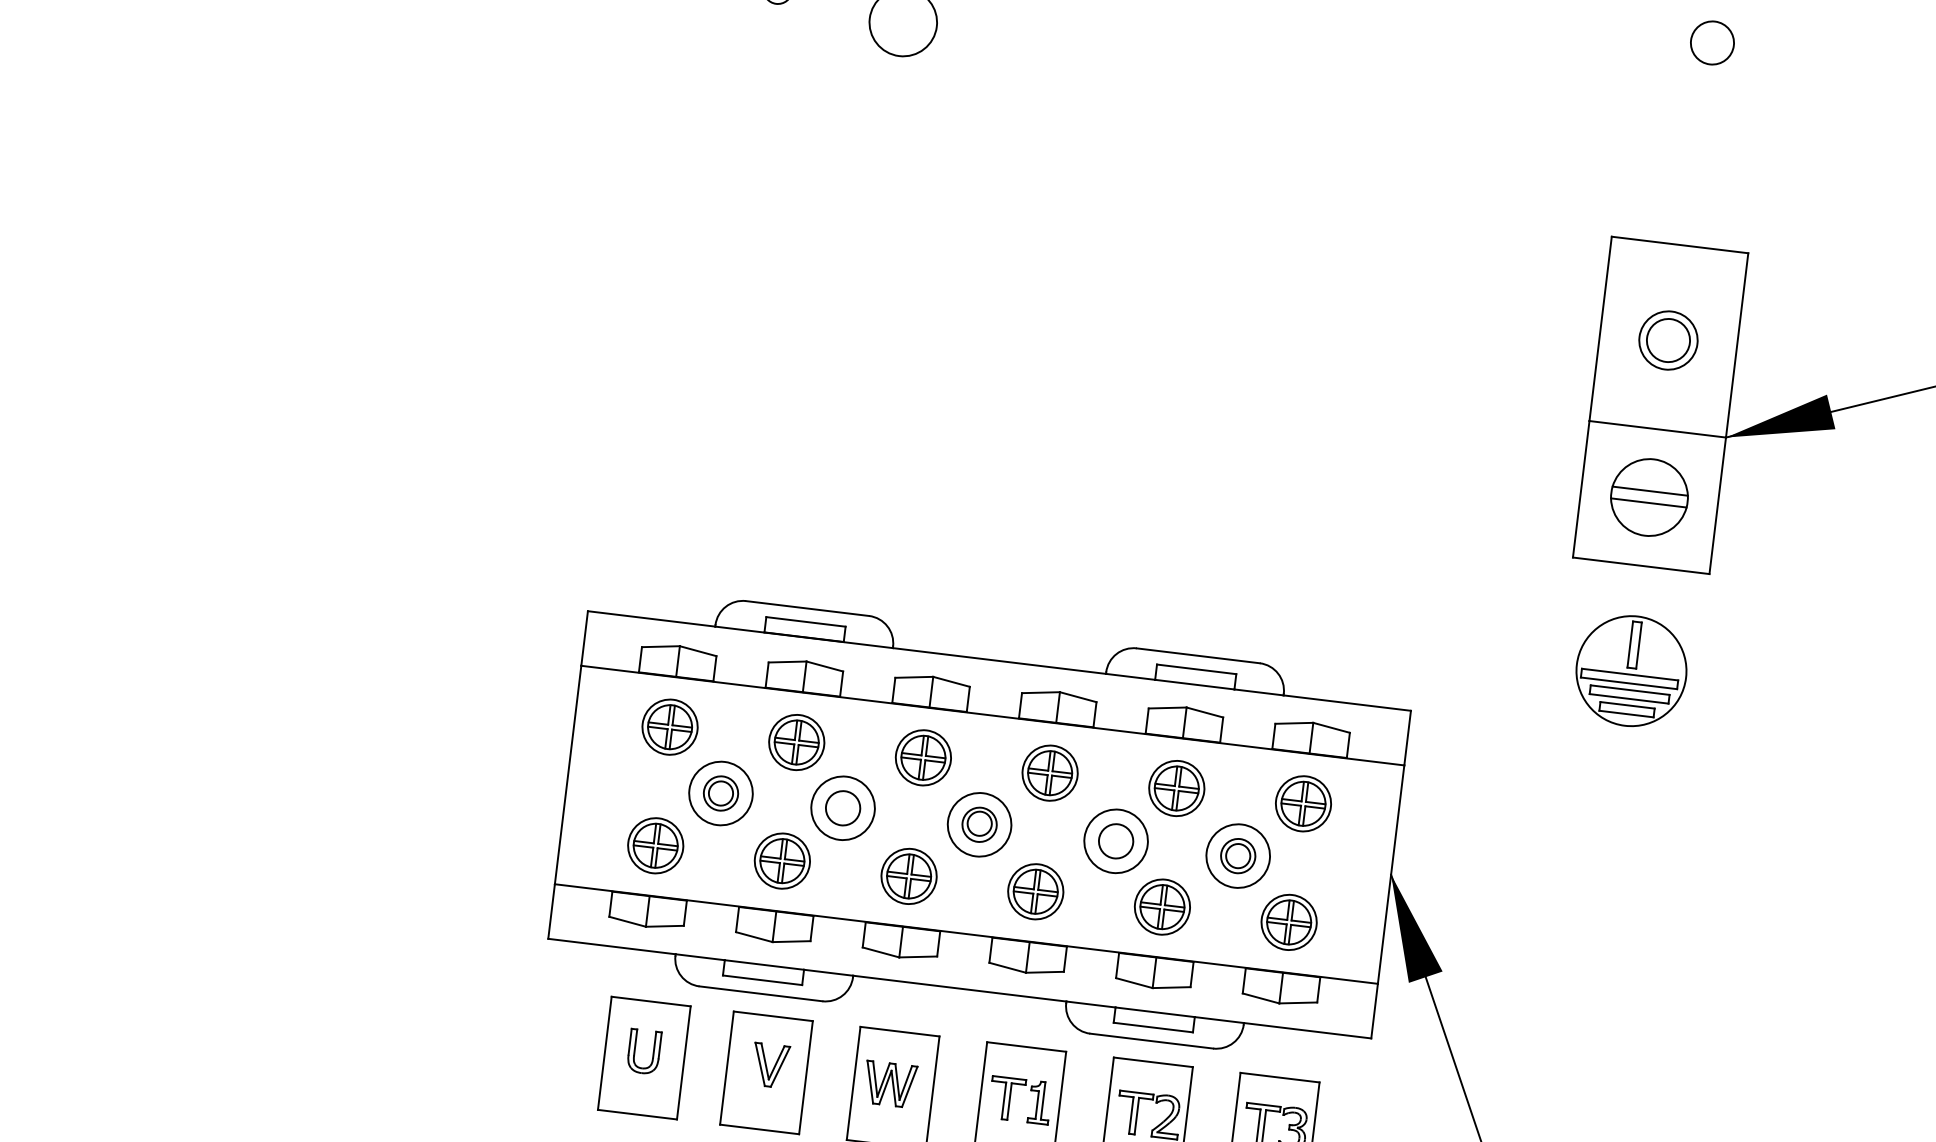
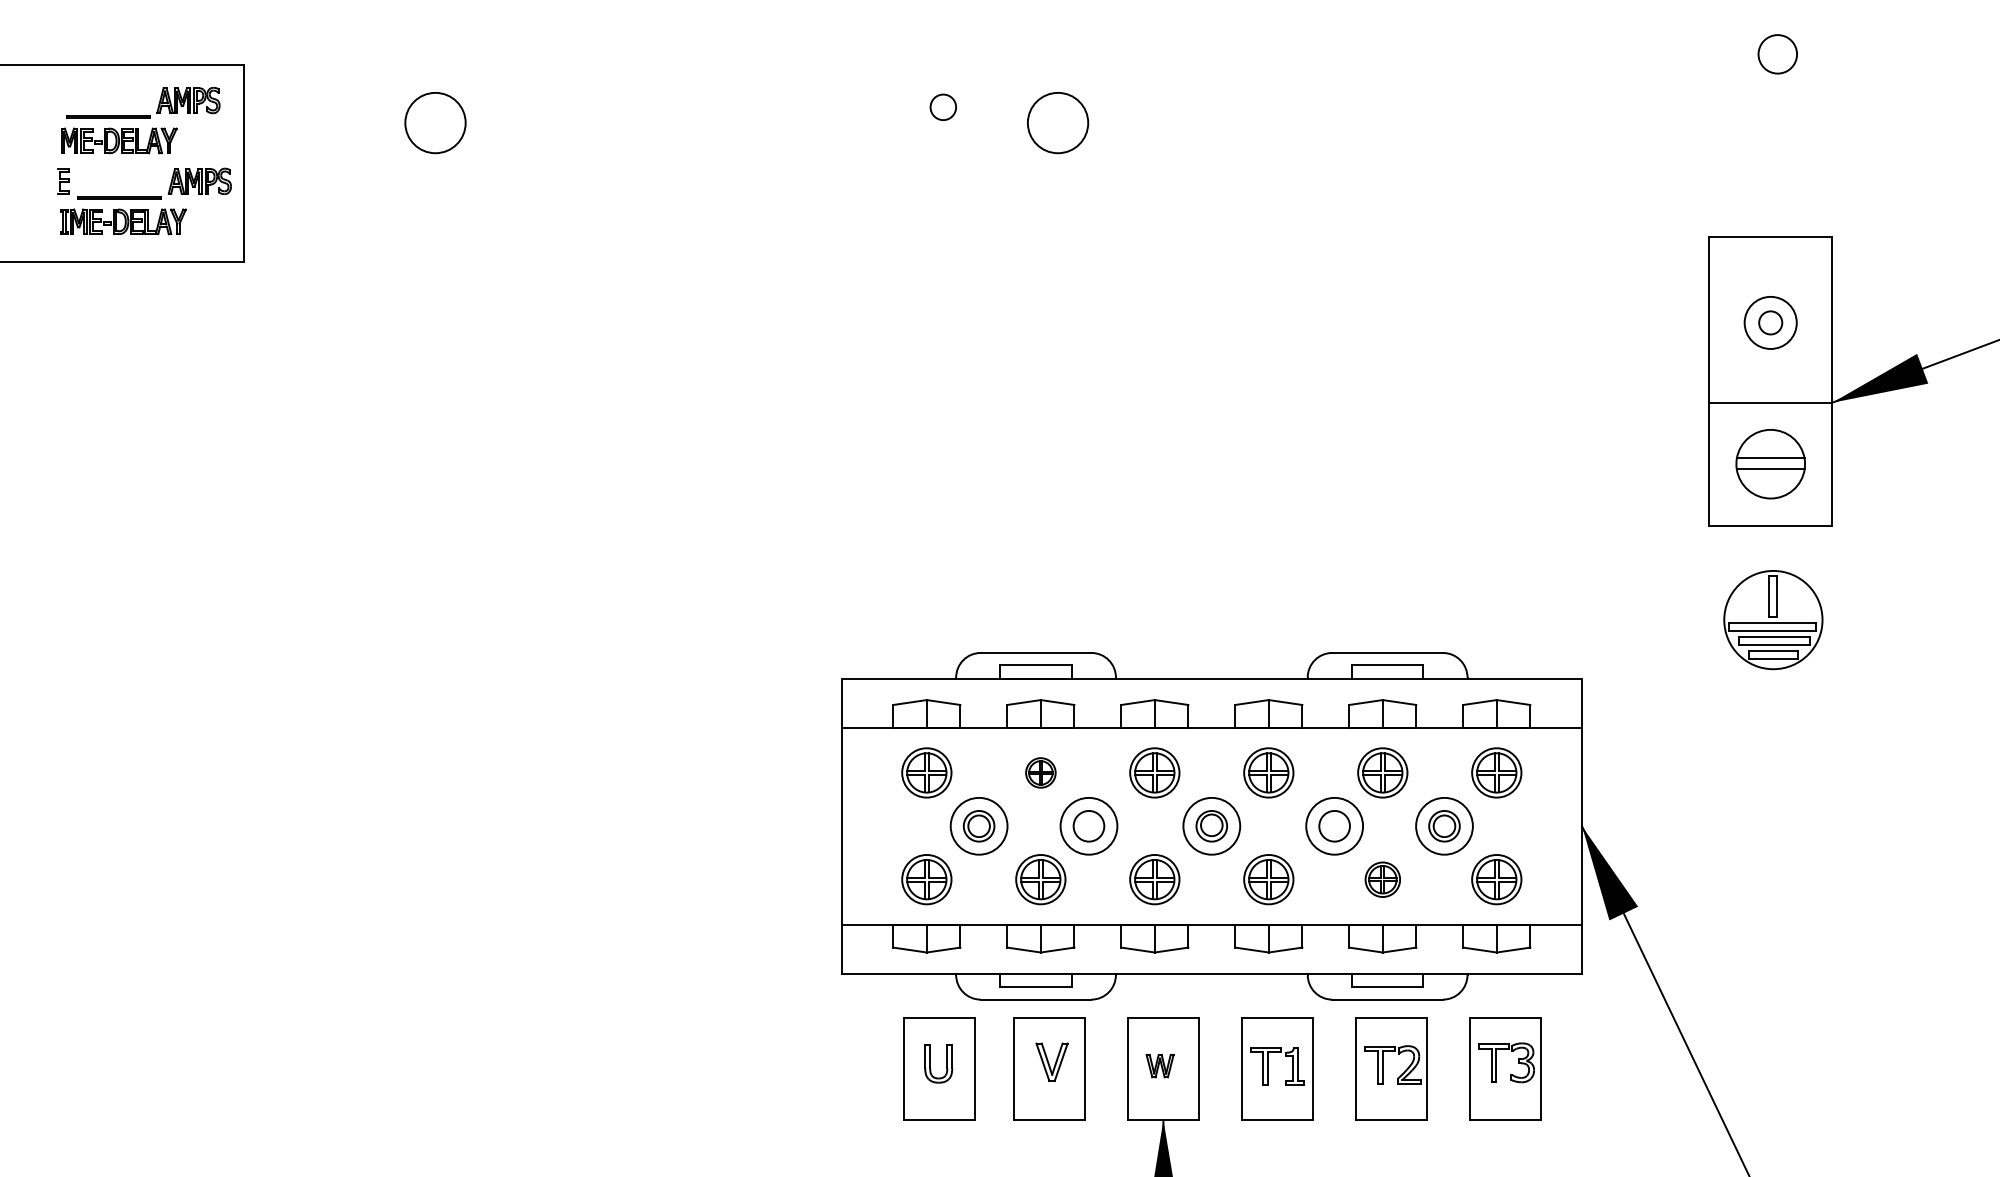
circle: (1668, 340) -> (1770, 322), size x0.6
part: (796, 741) -> (1040, 772), size x0.6
part: (1162, 906) -> (1382, 879), size x0.7
part: (889, 1083) -> (1159, 1065), size x0.6

